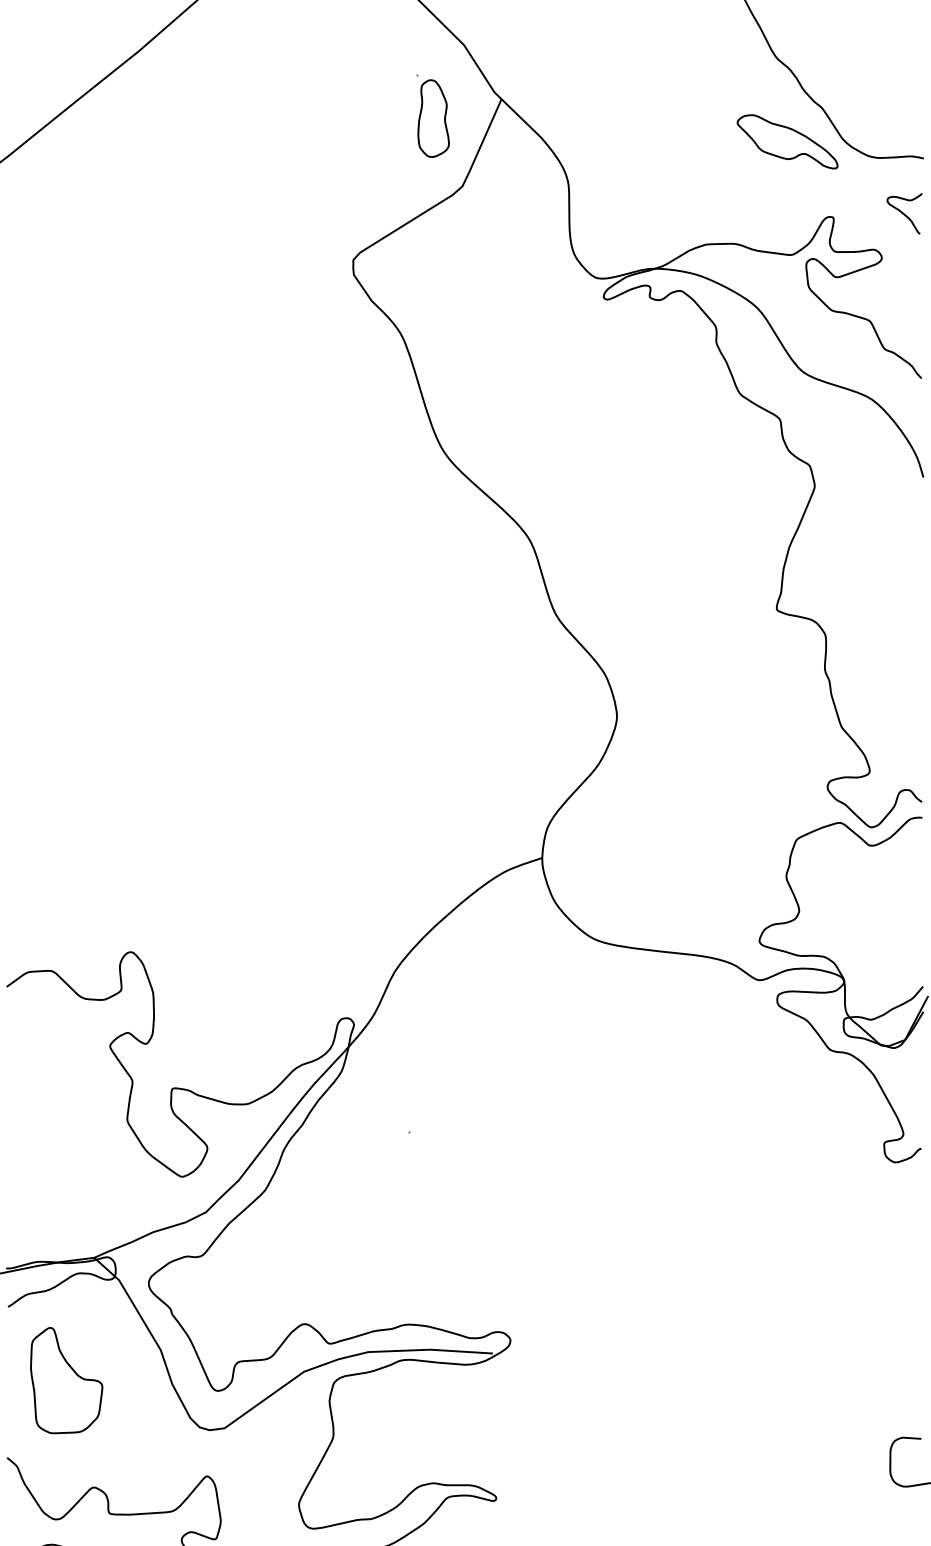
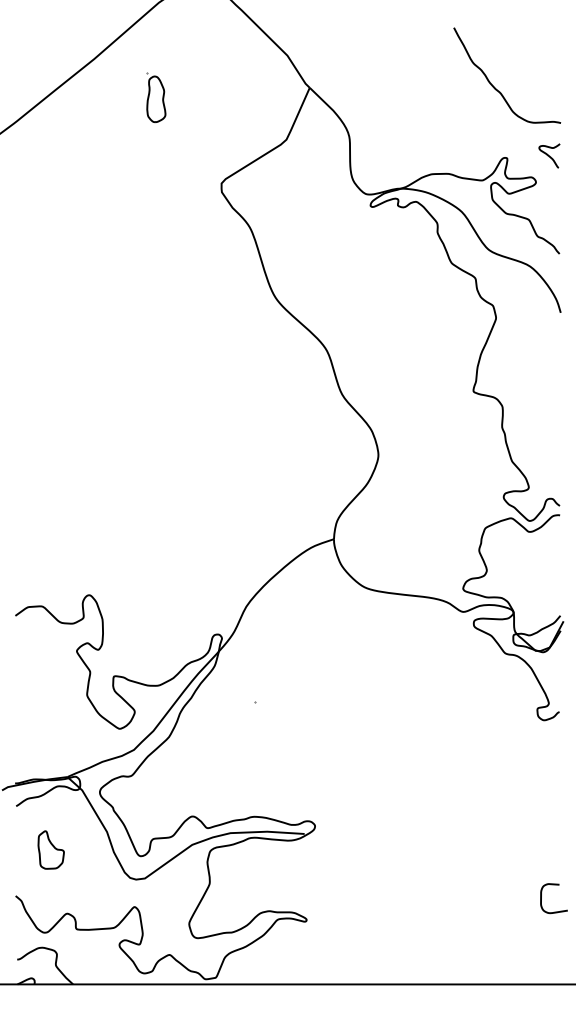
part: (433, 115) -> (156, 97), moved
part: (786, 140) -> (479, 112), removed
part: (67, 1379) -> (51, 849), size x0.6

